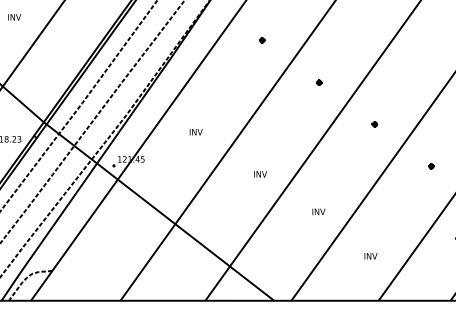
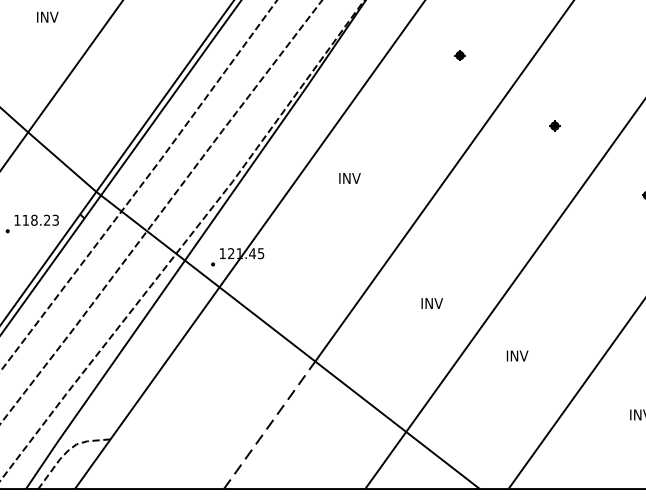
text: (195, 132) -> (348, 178), moved
text: (260, 174) -> (432, 303), moved
text: (318, 211) -> (516, 355), moved
line: (148, 262) -> (270, 425), solid -> dashed

